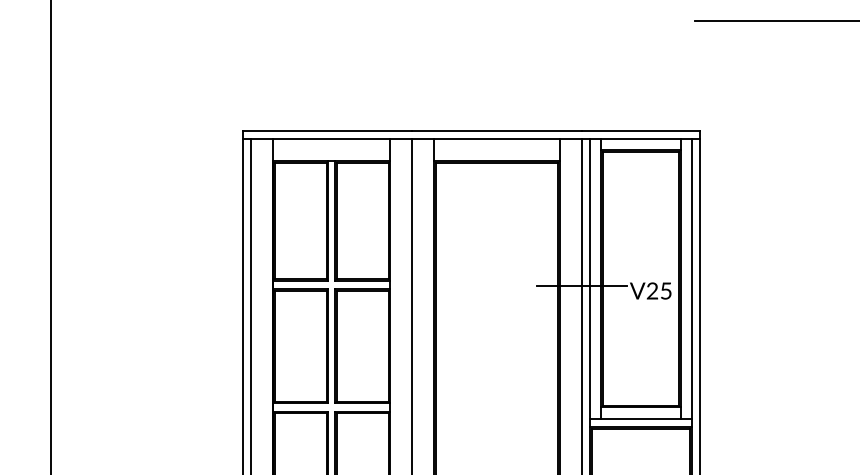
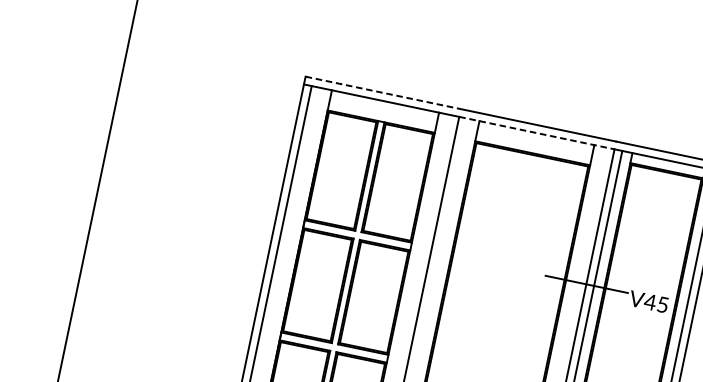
line: (327, 130) -> (383, 92), solid -> dashed
line: (496, 139) -> (536, 133), solid -> dashed
text: (652, 290) -> (650, 301), V25 -> V45

